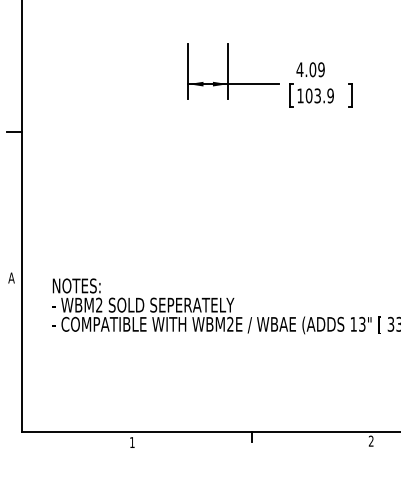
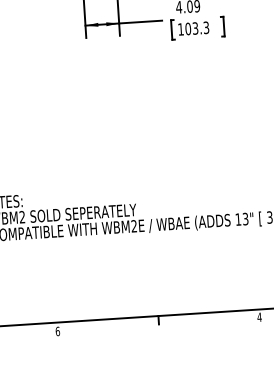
text: (330, 95) -> (206, 27), 103.9 -> 103.3
text: (370, 440) -> (258, 316), 2 -> 4
text: (131, 442) -> (57, 331), 1 -> 6

